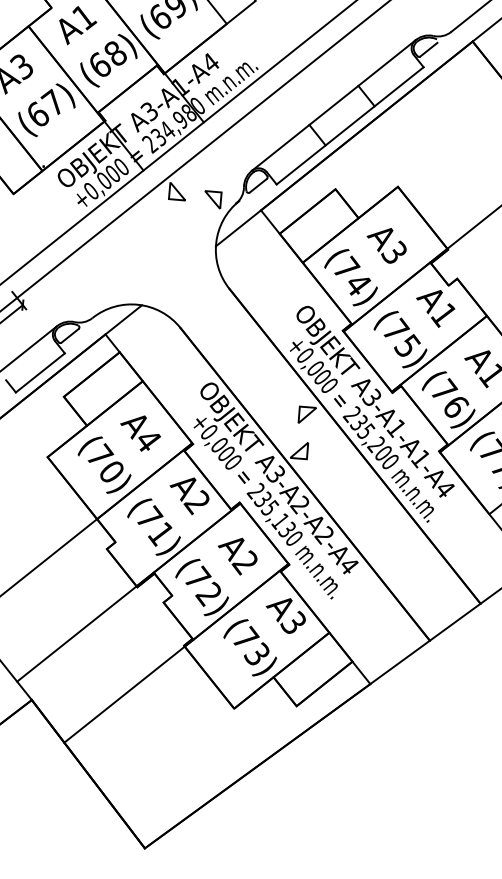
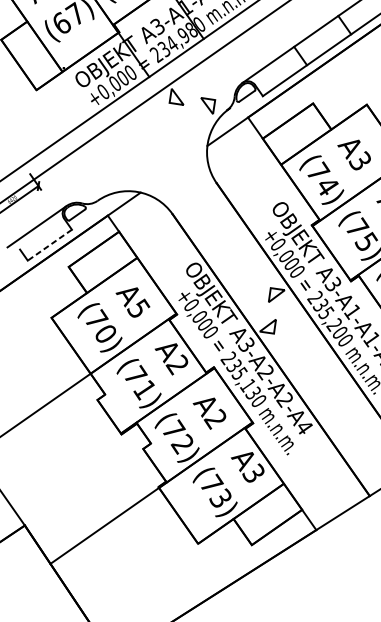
line: (39, 373) -> (49, 245), solid -> dashed
text: (147, 439) -> (138, 308), A4 -> A5
line: (76, 633) -> (66, 470), removed

